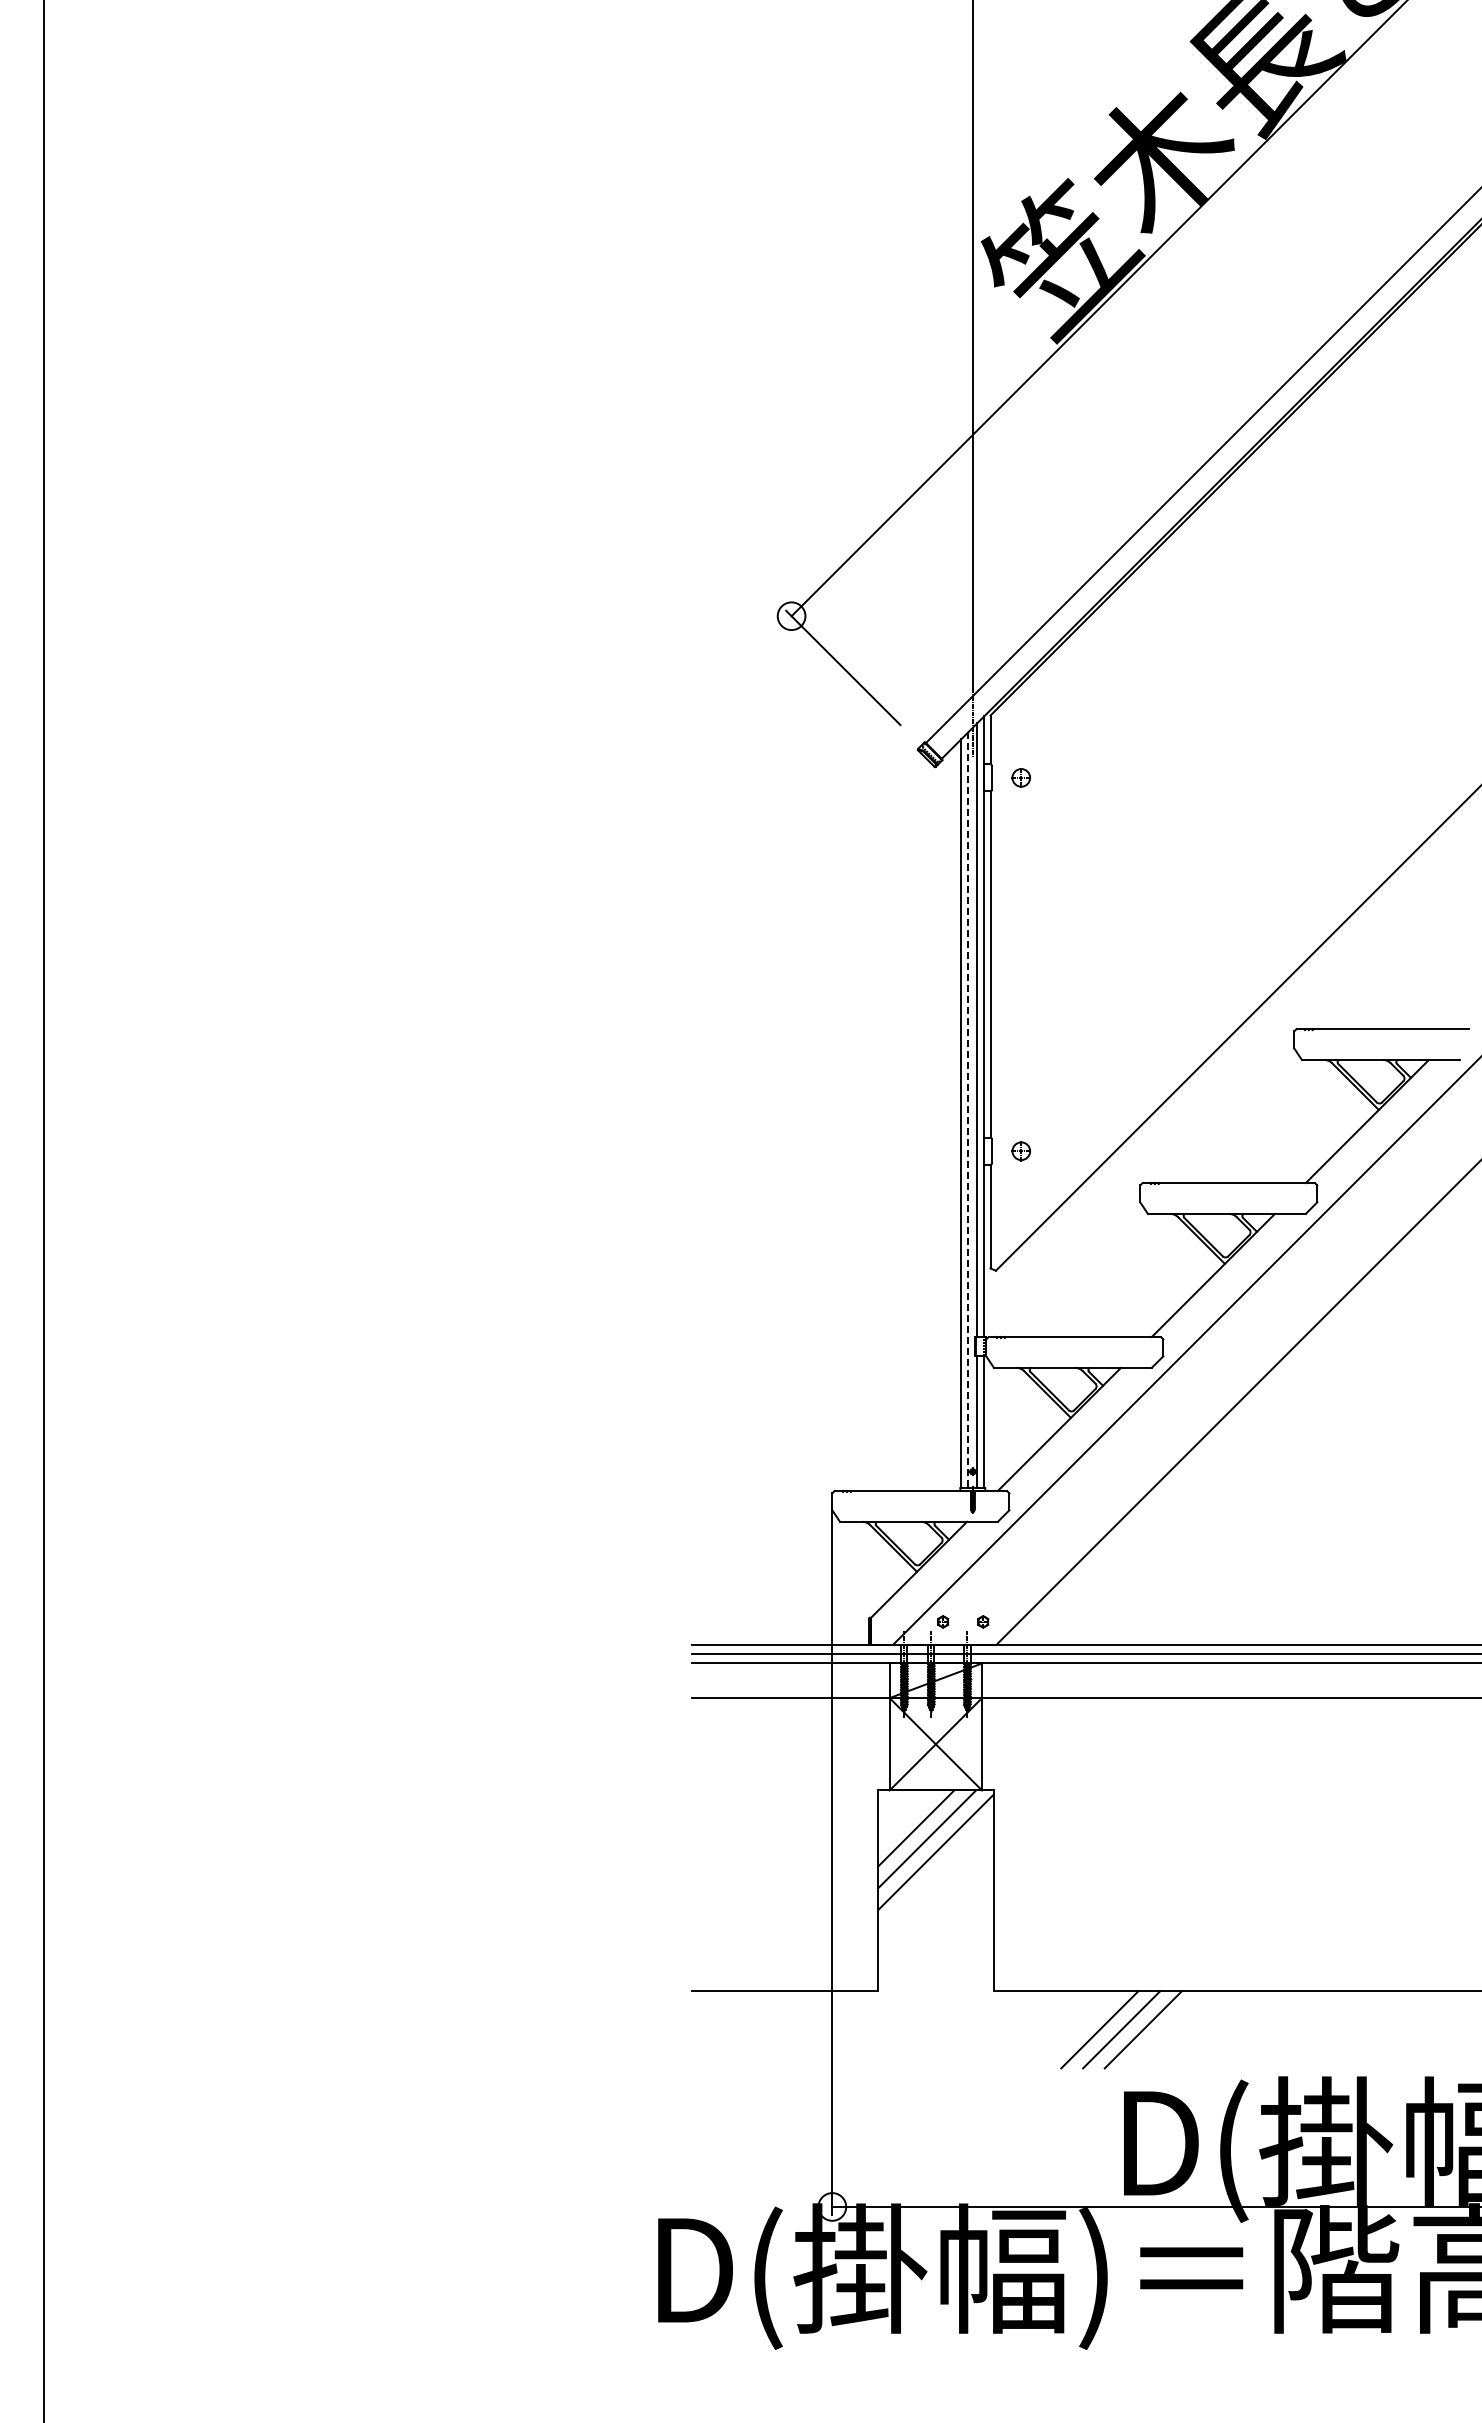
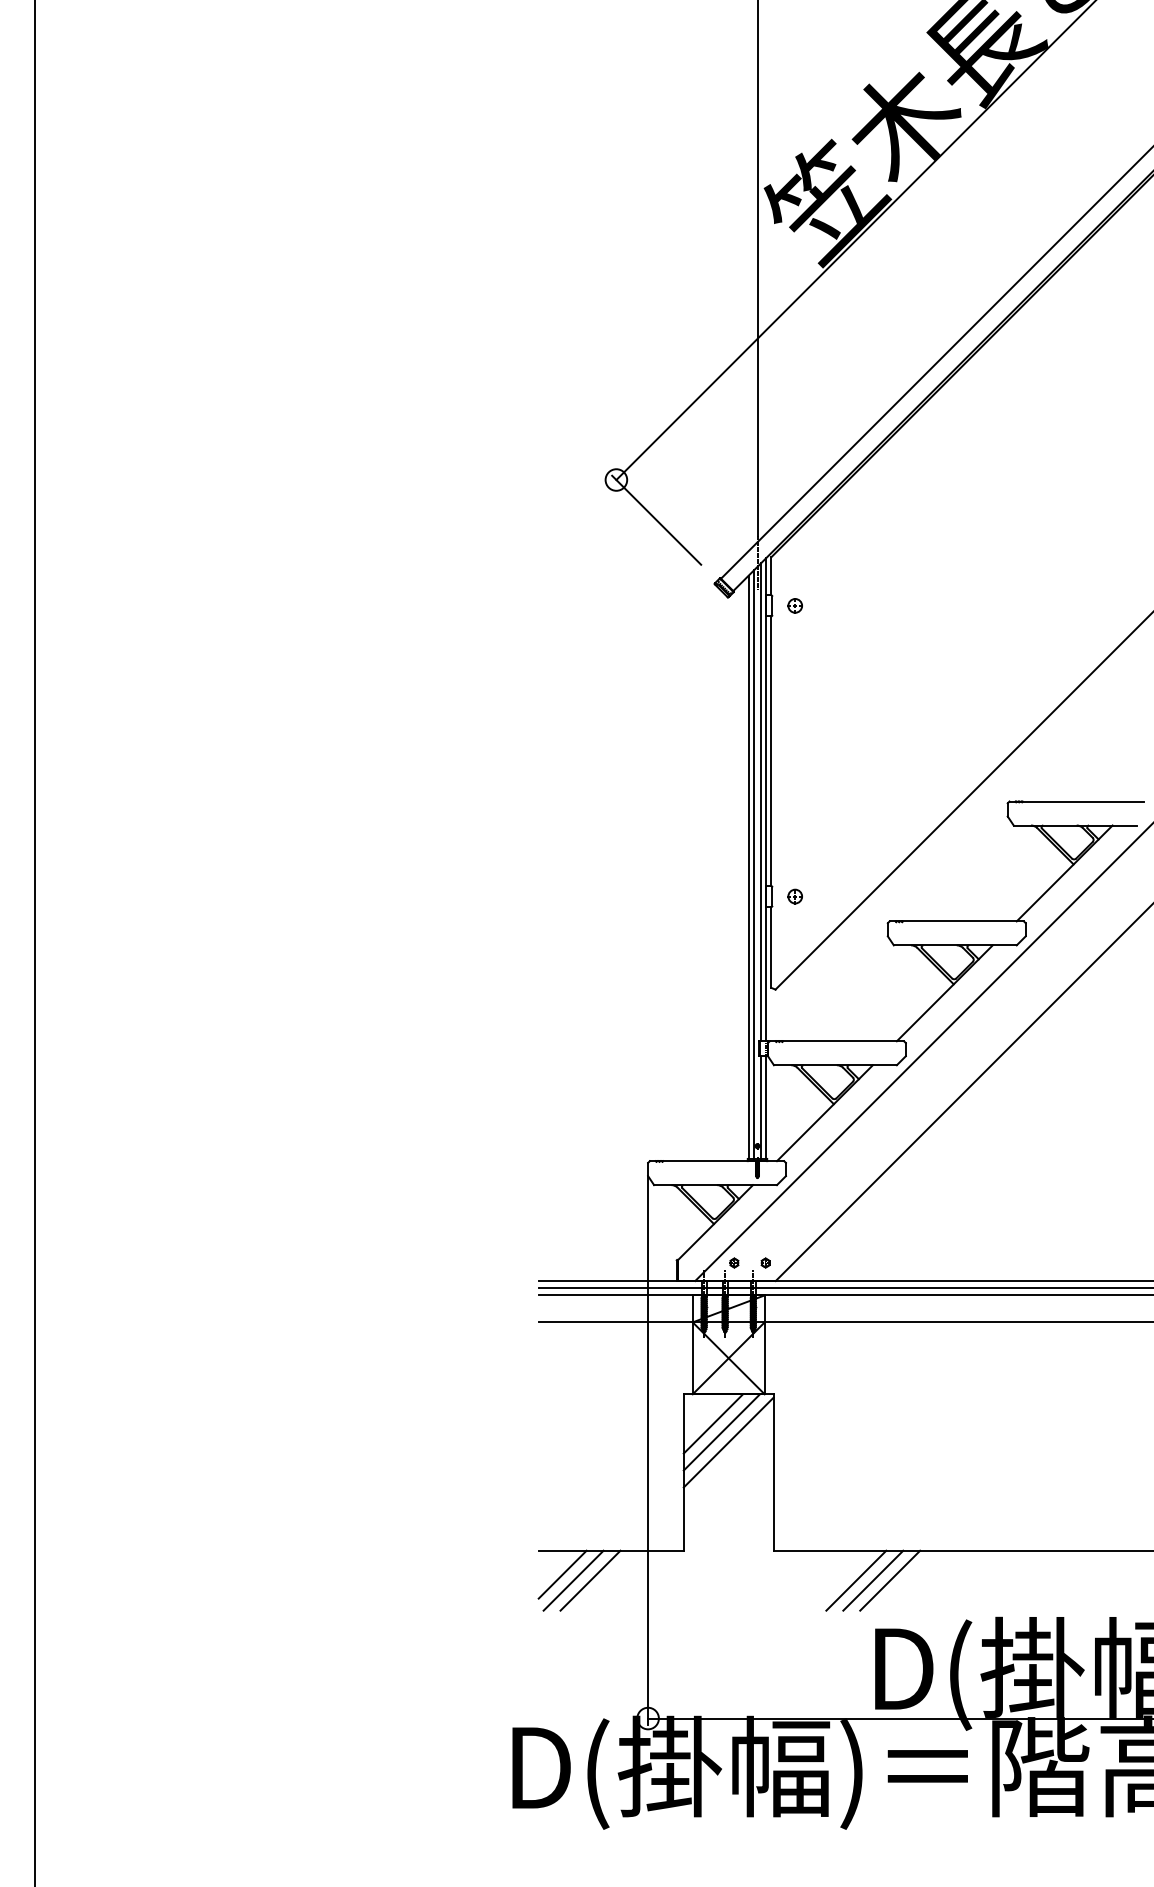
line: (968, 1110) -> (754, 864), dashed -> solid
line: (722, 2021) -> (562, 1574), added
line: (736, 2029) -> (573, 1580), added
line: (757, 2029) -> (589, 1580), added

